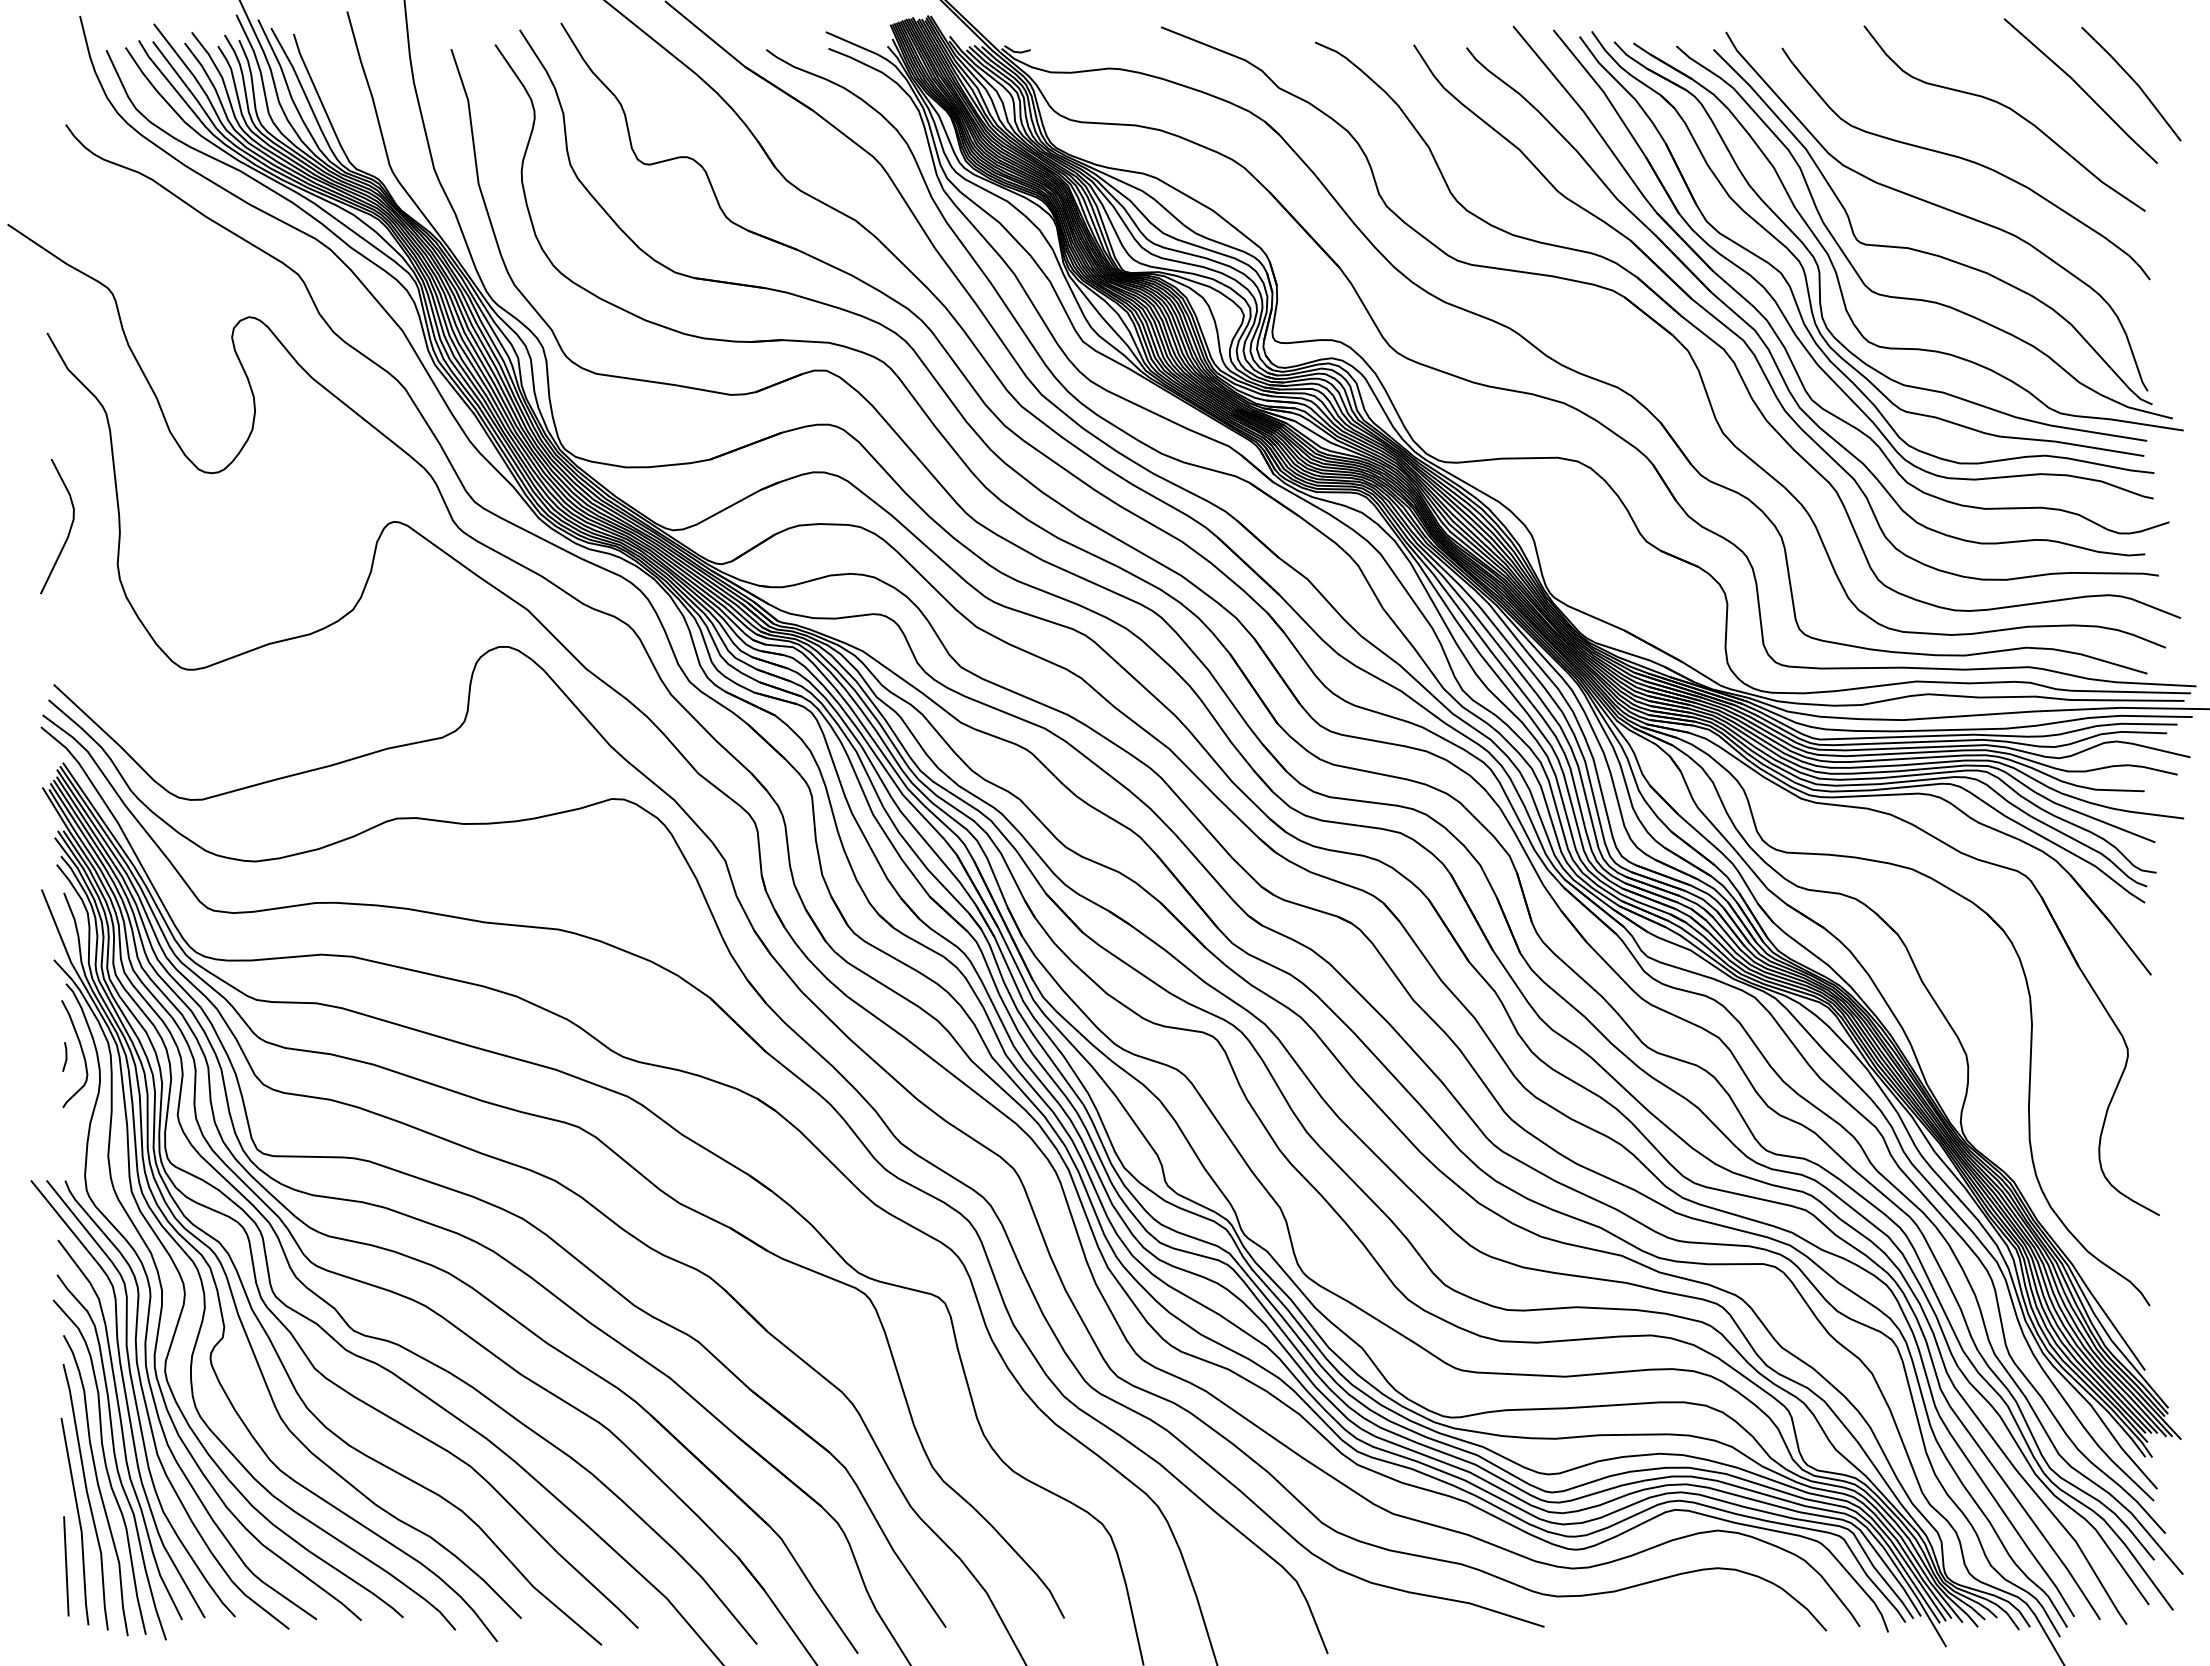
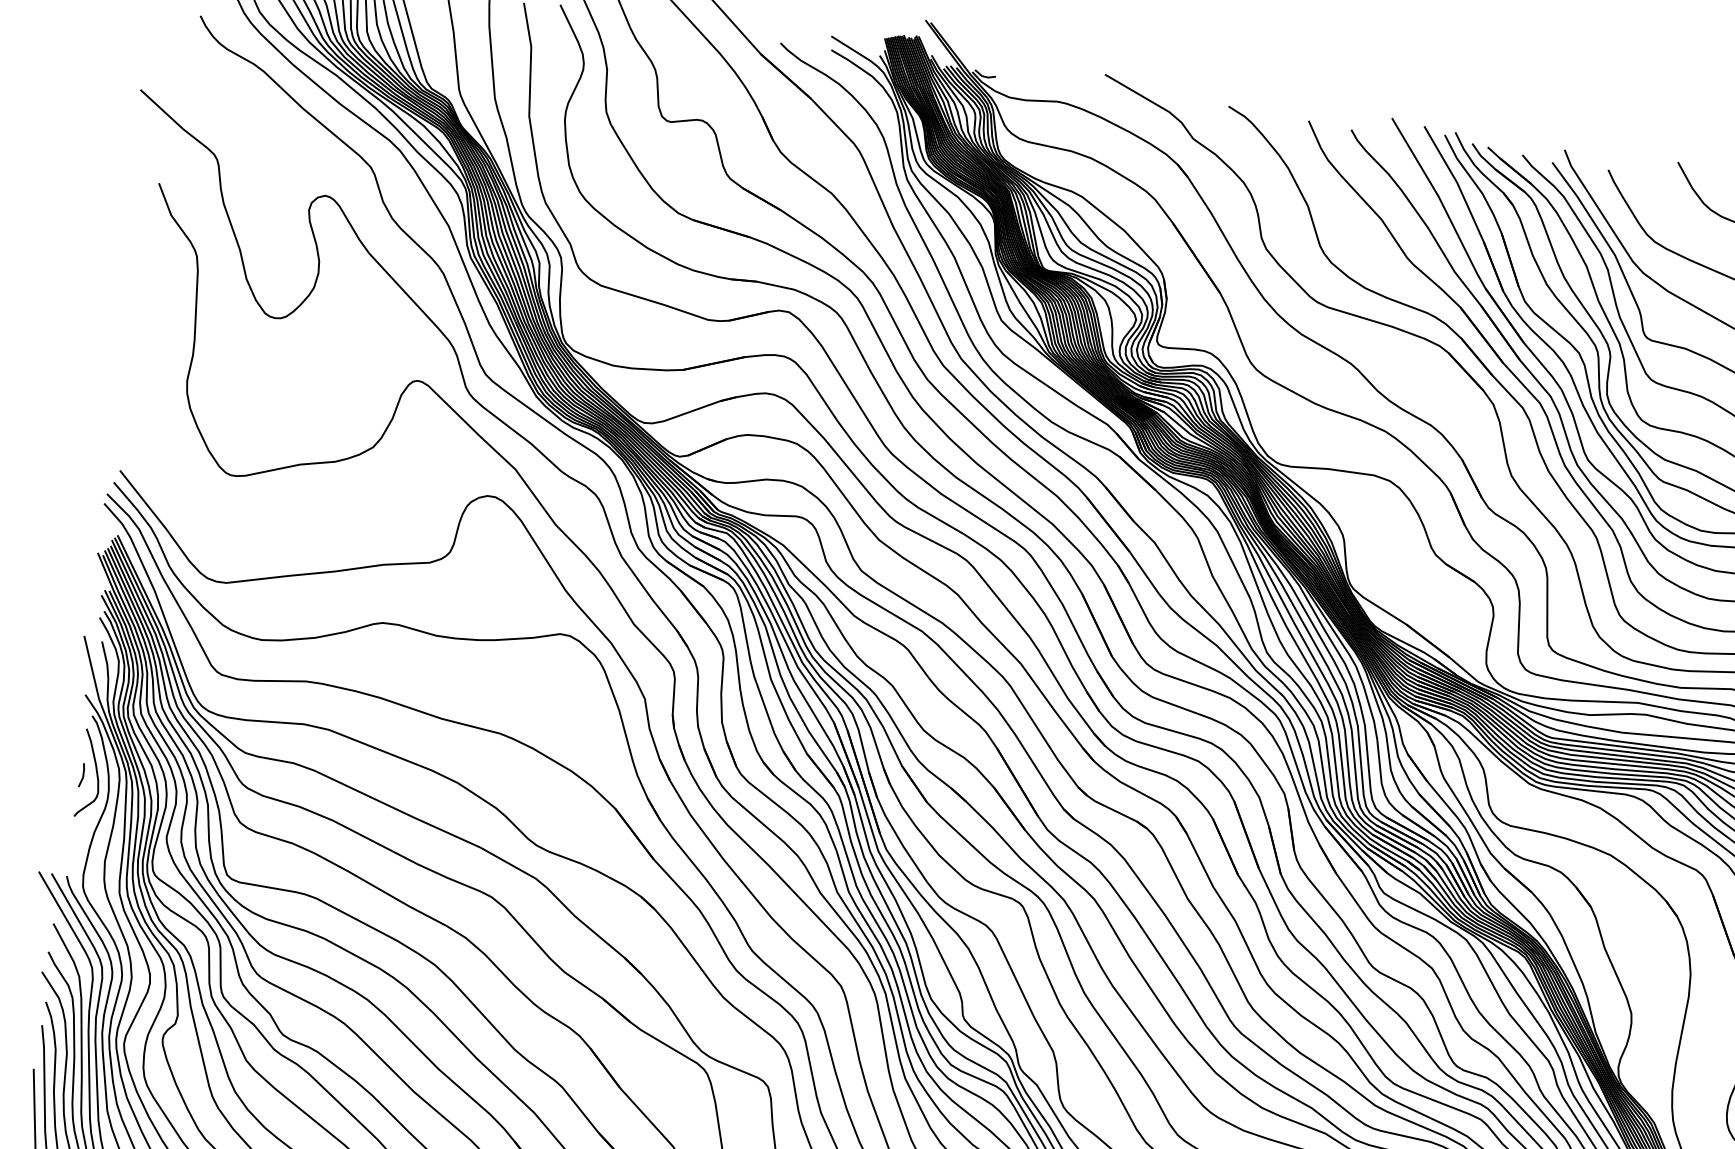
curve: (68, 531) -> (151, 347), removed

